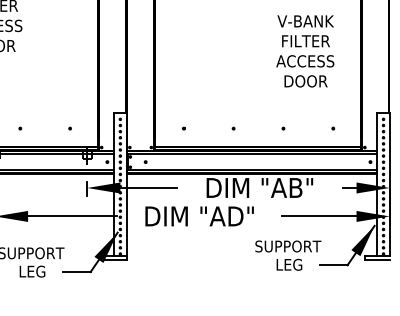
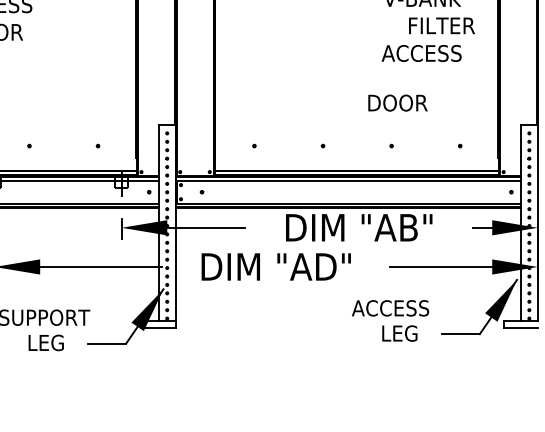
text: (305, 41) -> (441, 26), moved
text: (305, 81) -> (397, 103), moved
text: (287, 246) -> (397, 308), SUPPORT -> ACCESS

